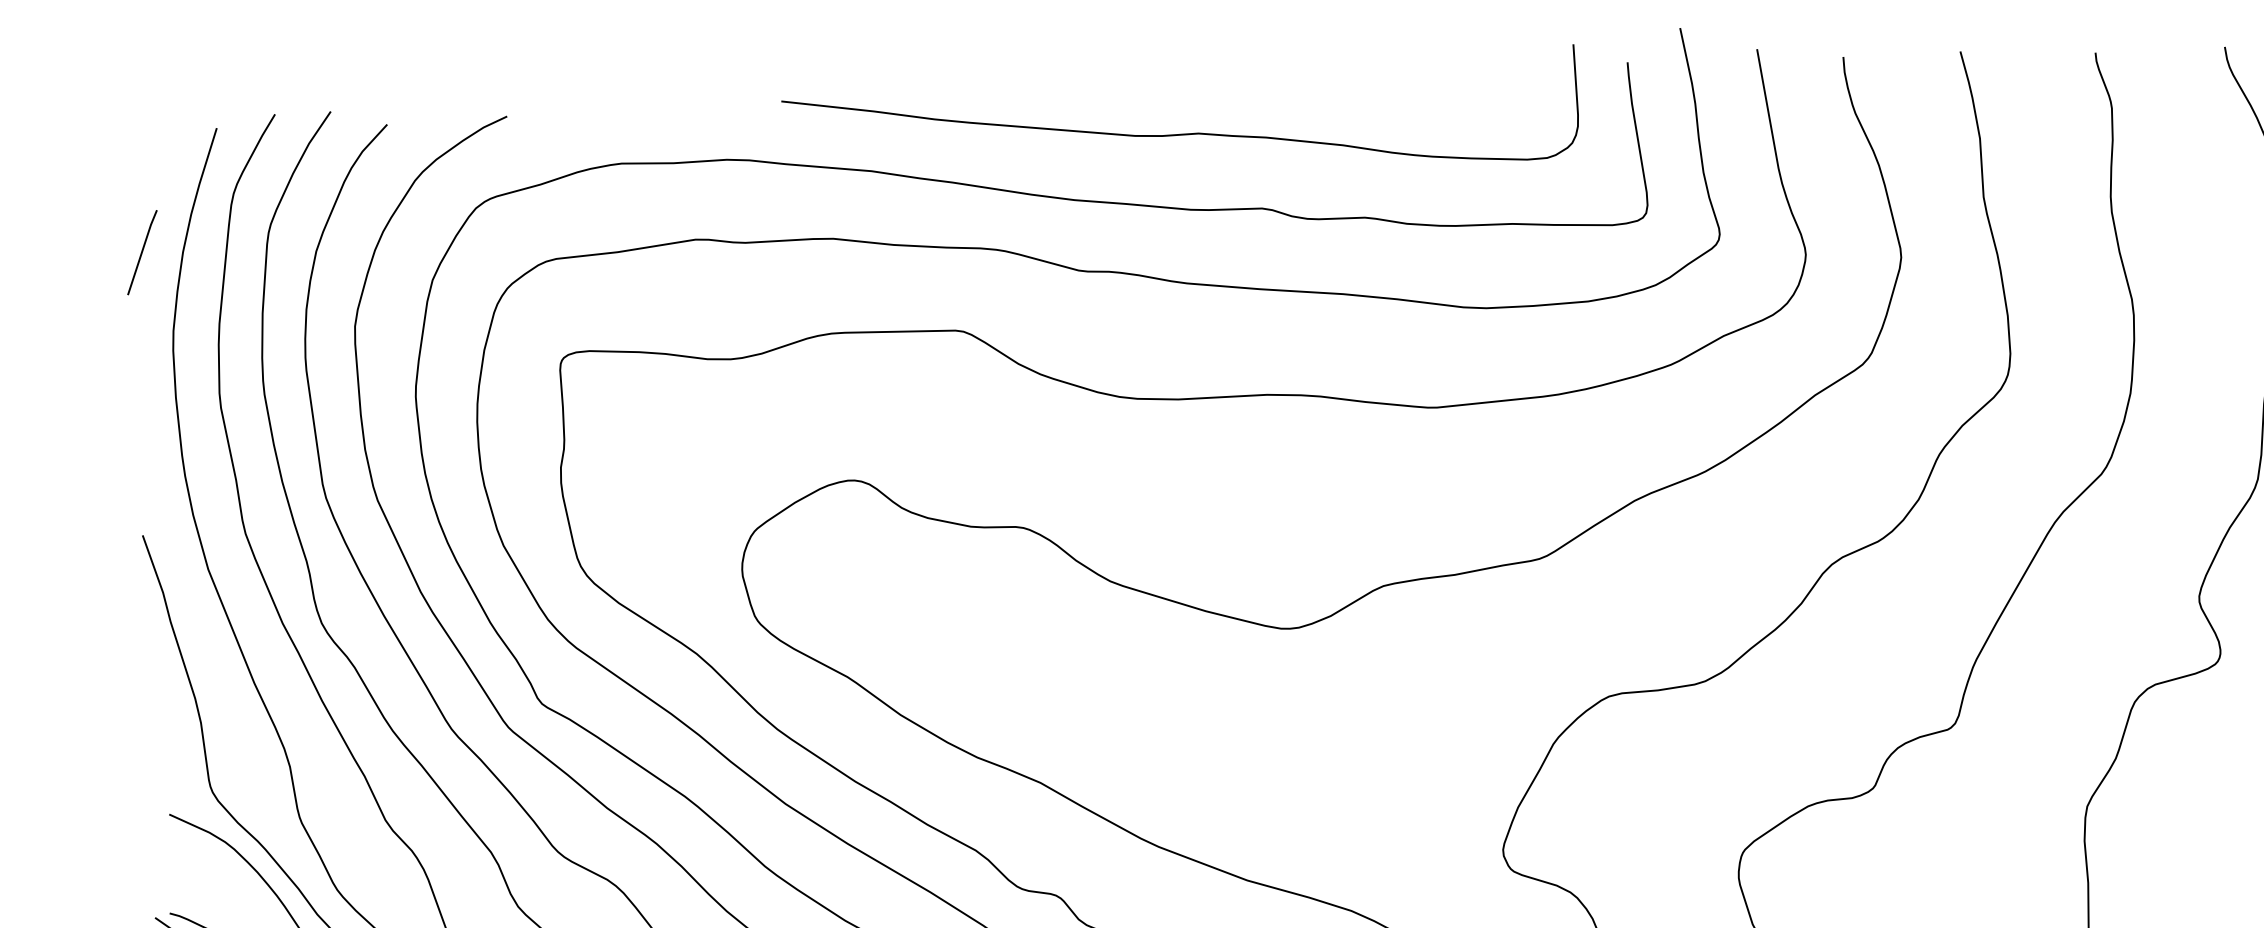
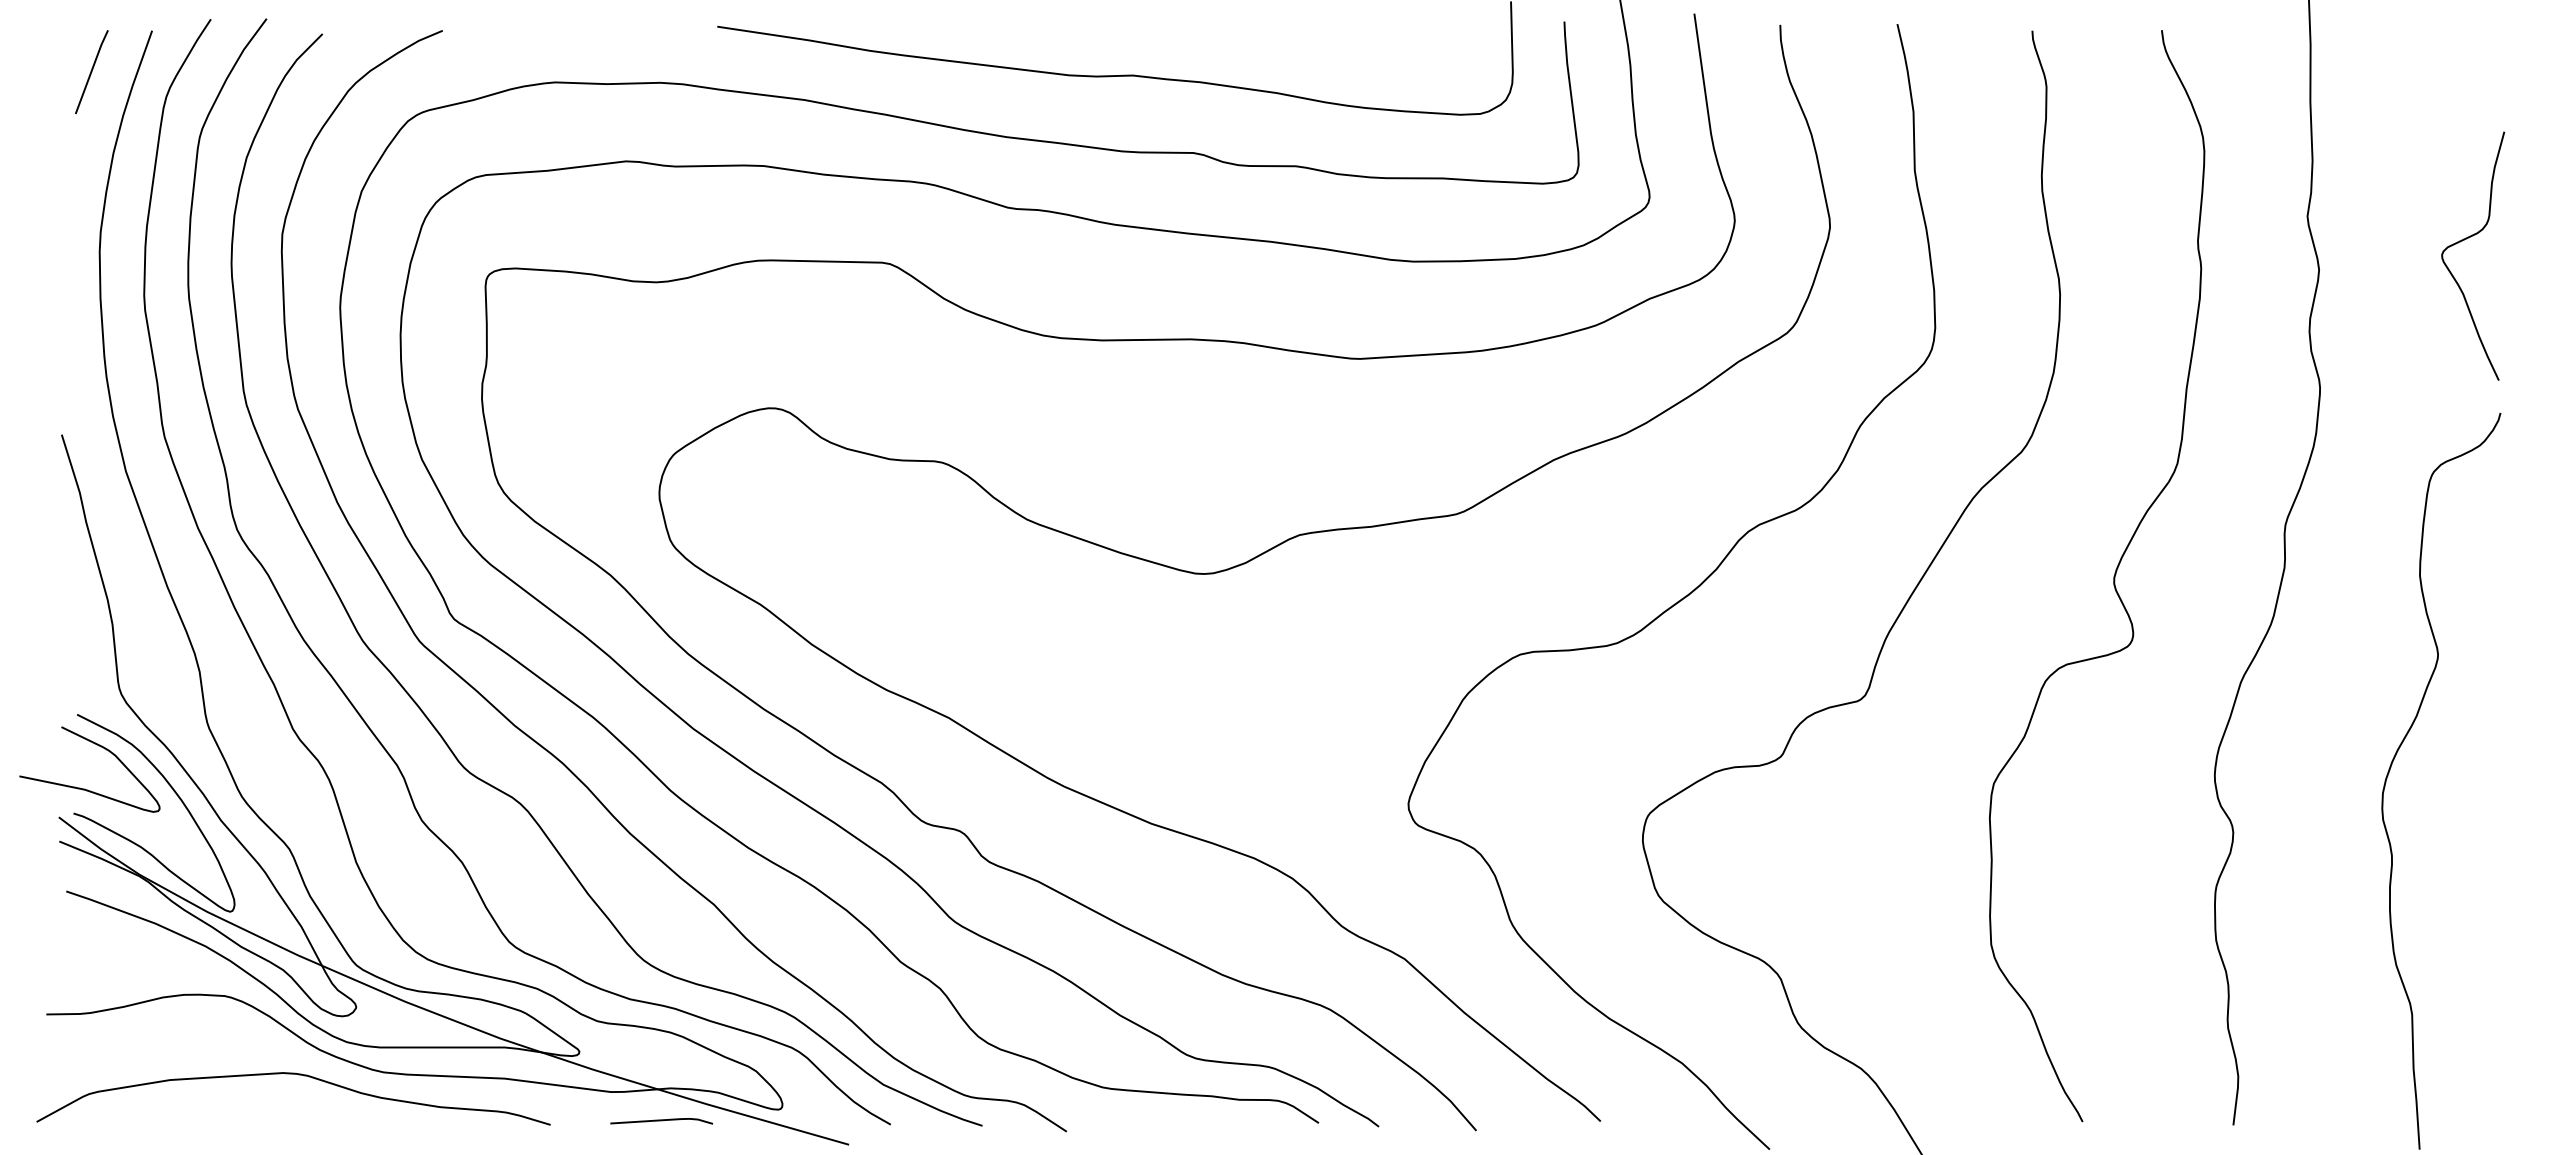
line: (142, 253) -> (91, 72), moved
curve: (179, 888) -> (84, 788), added

